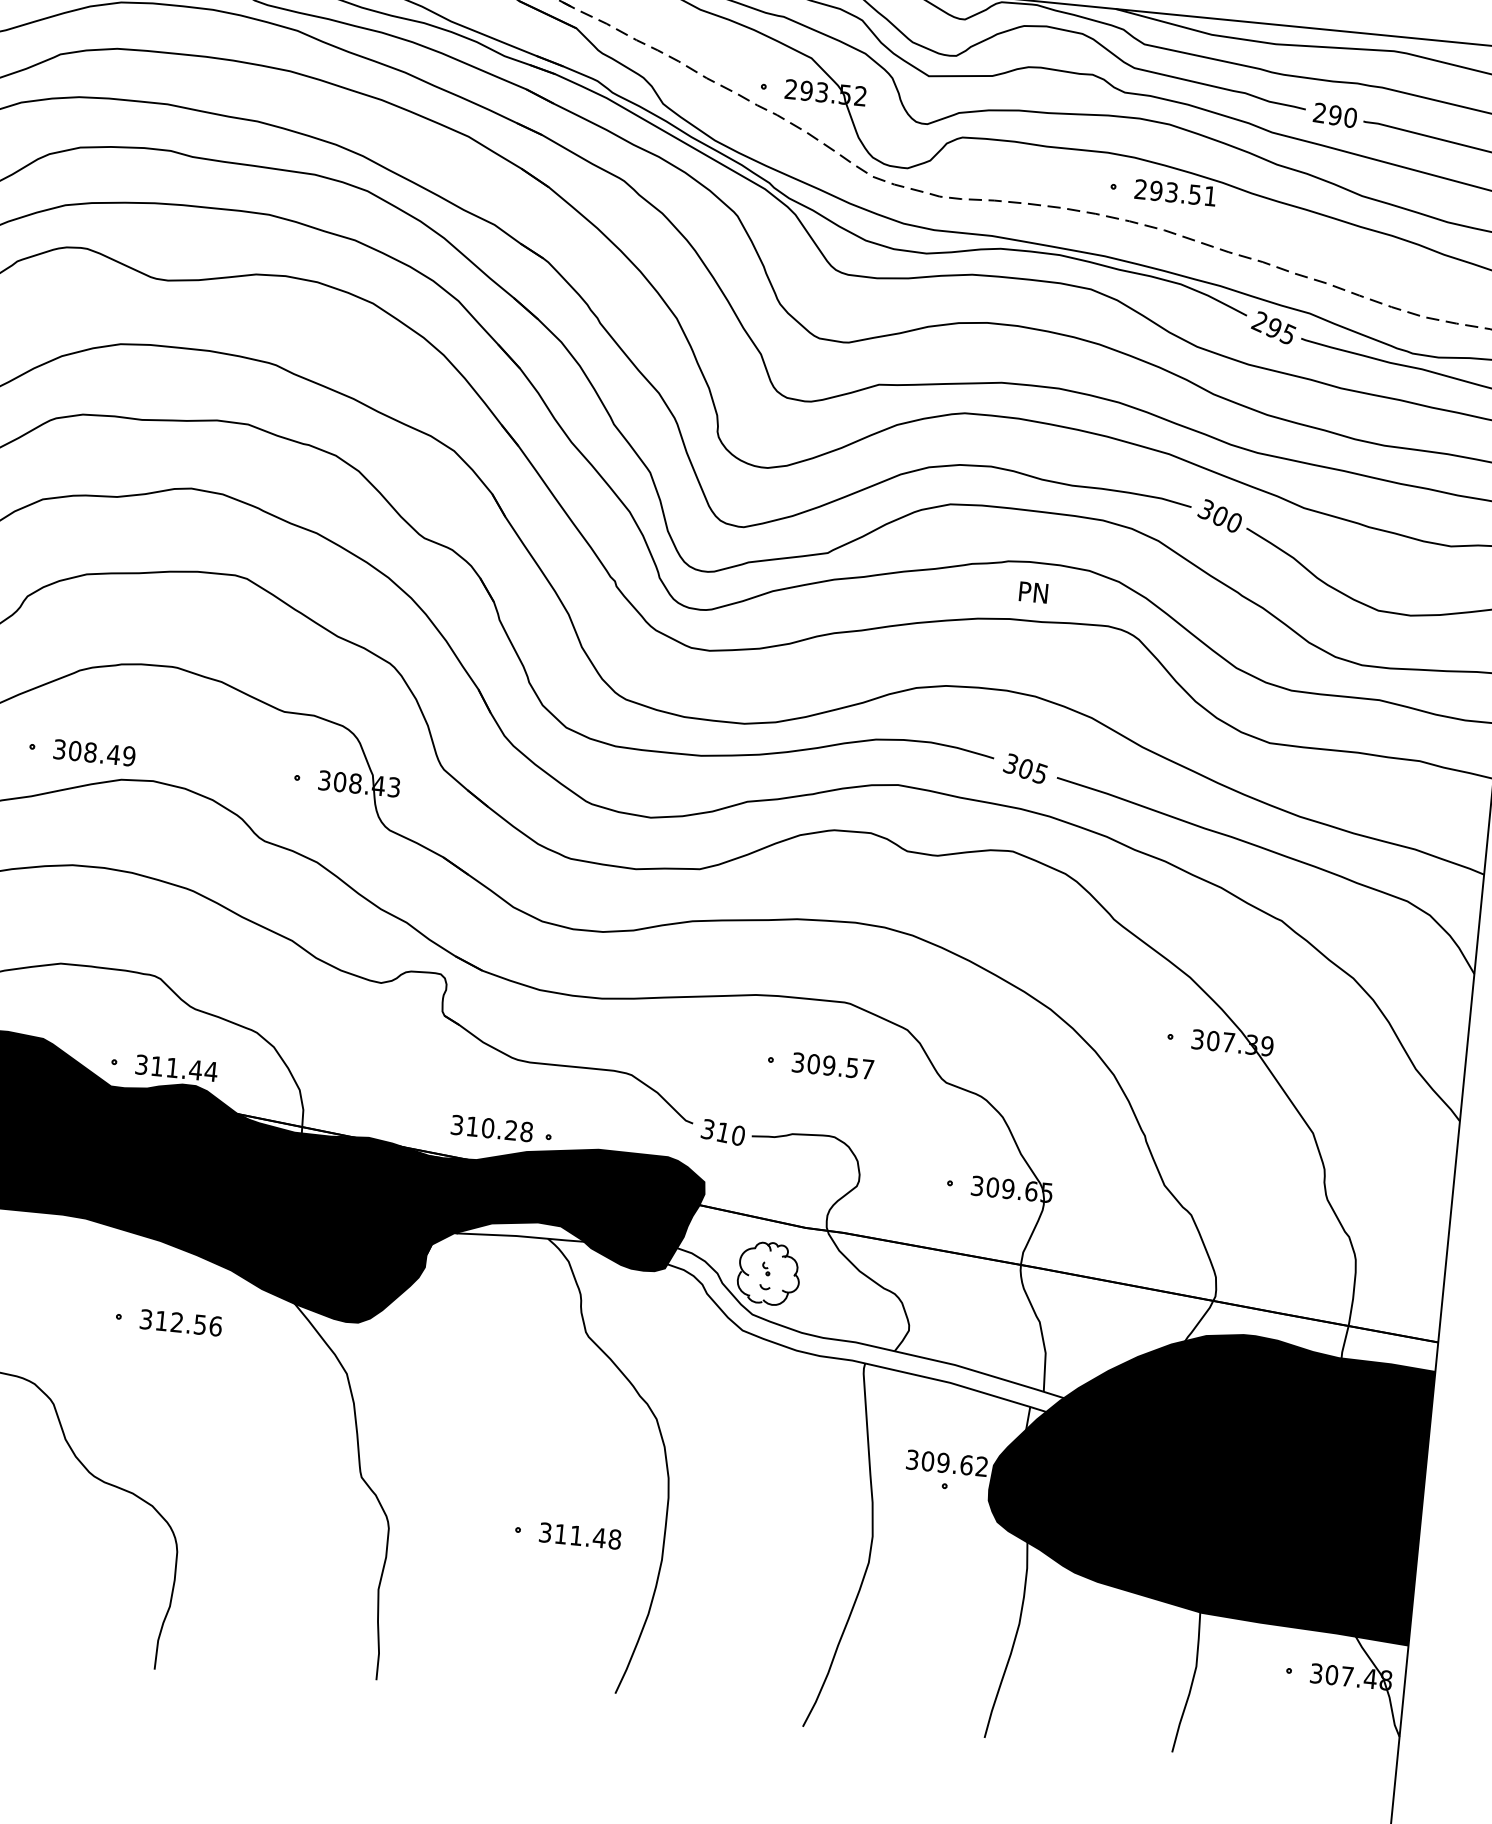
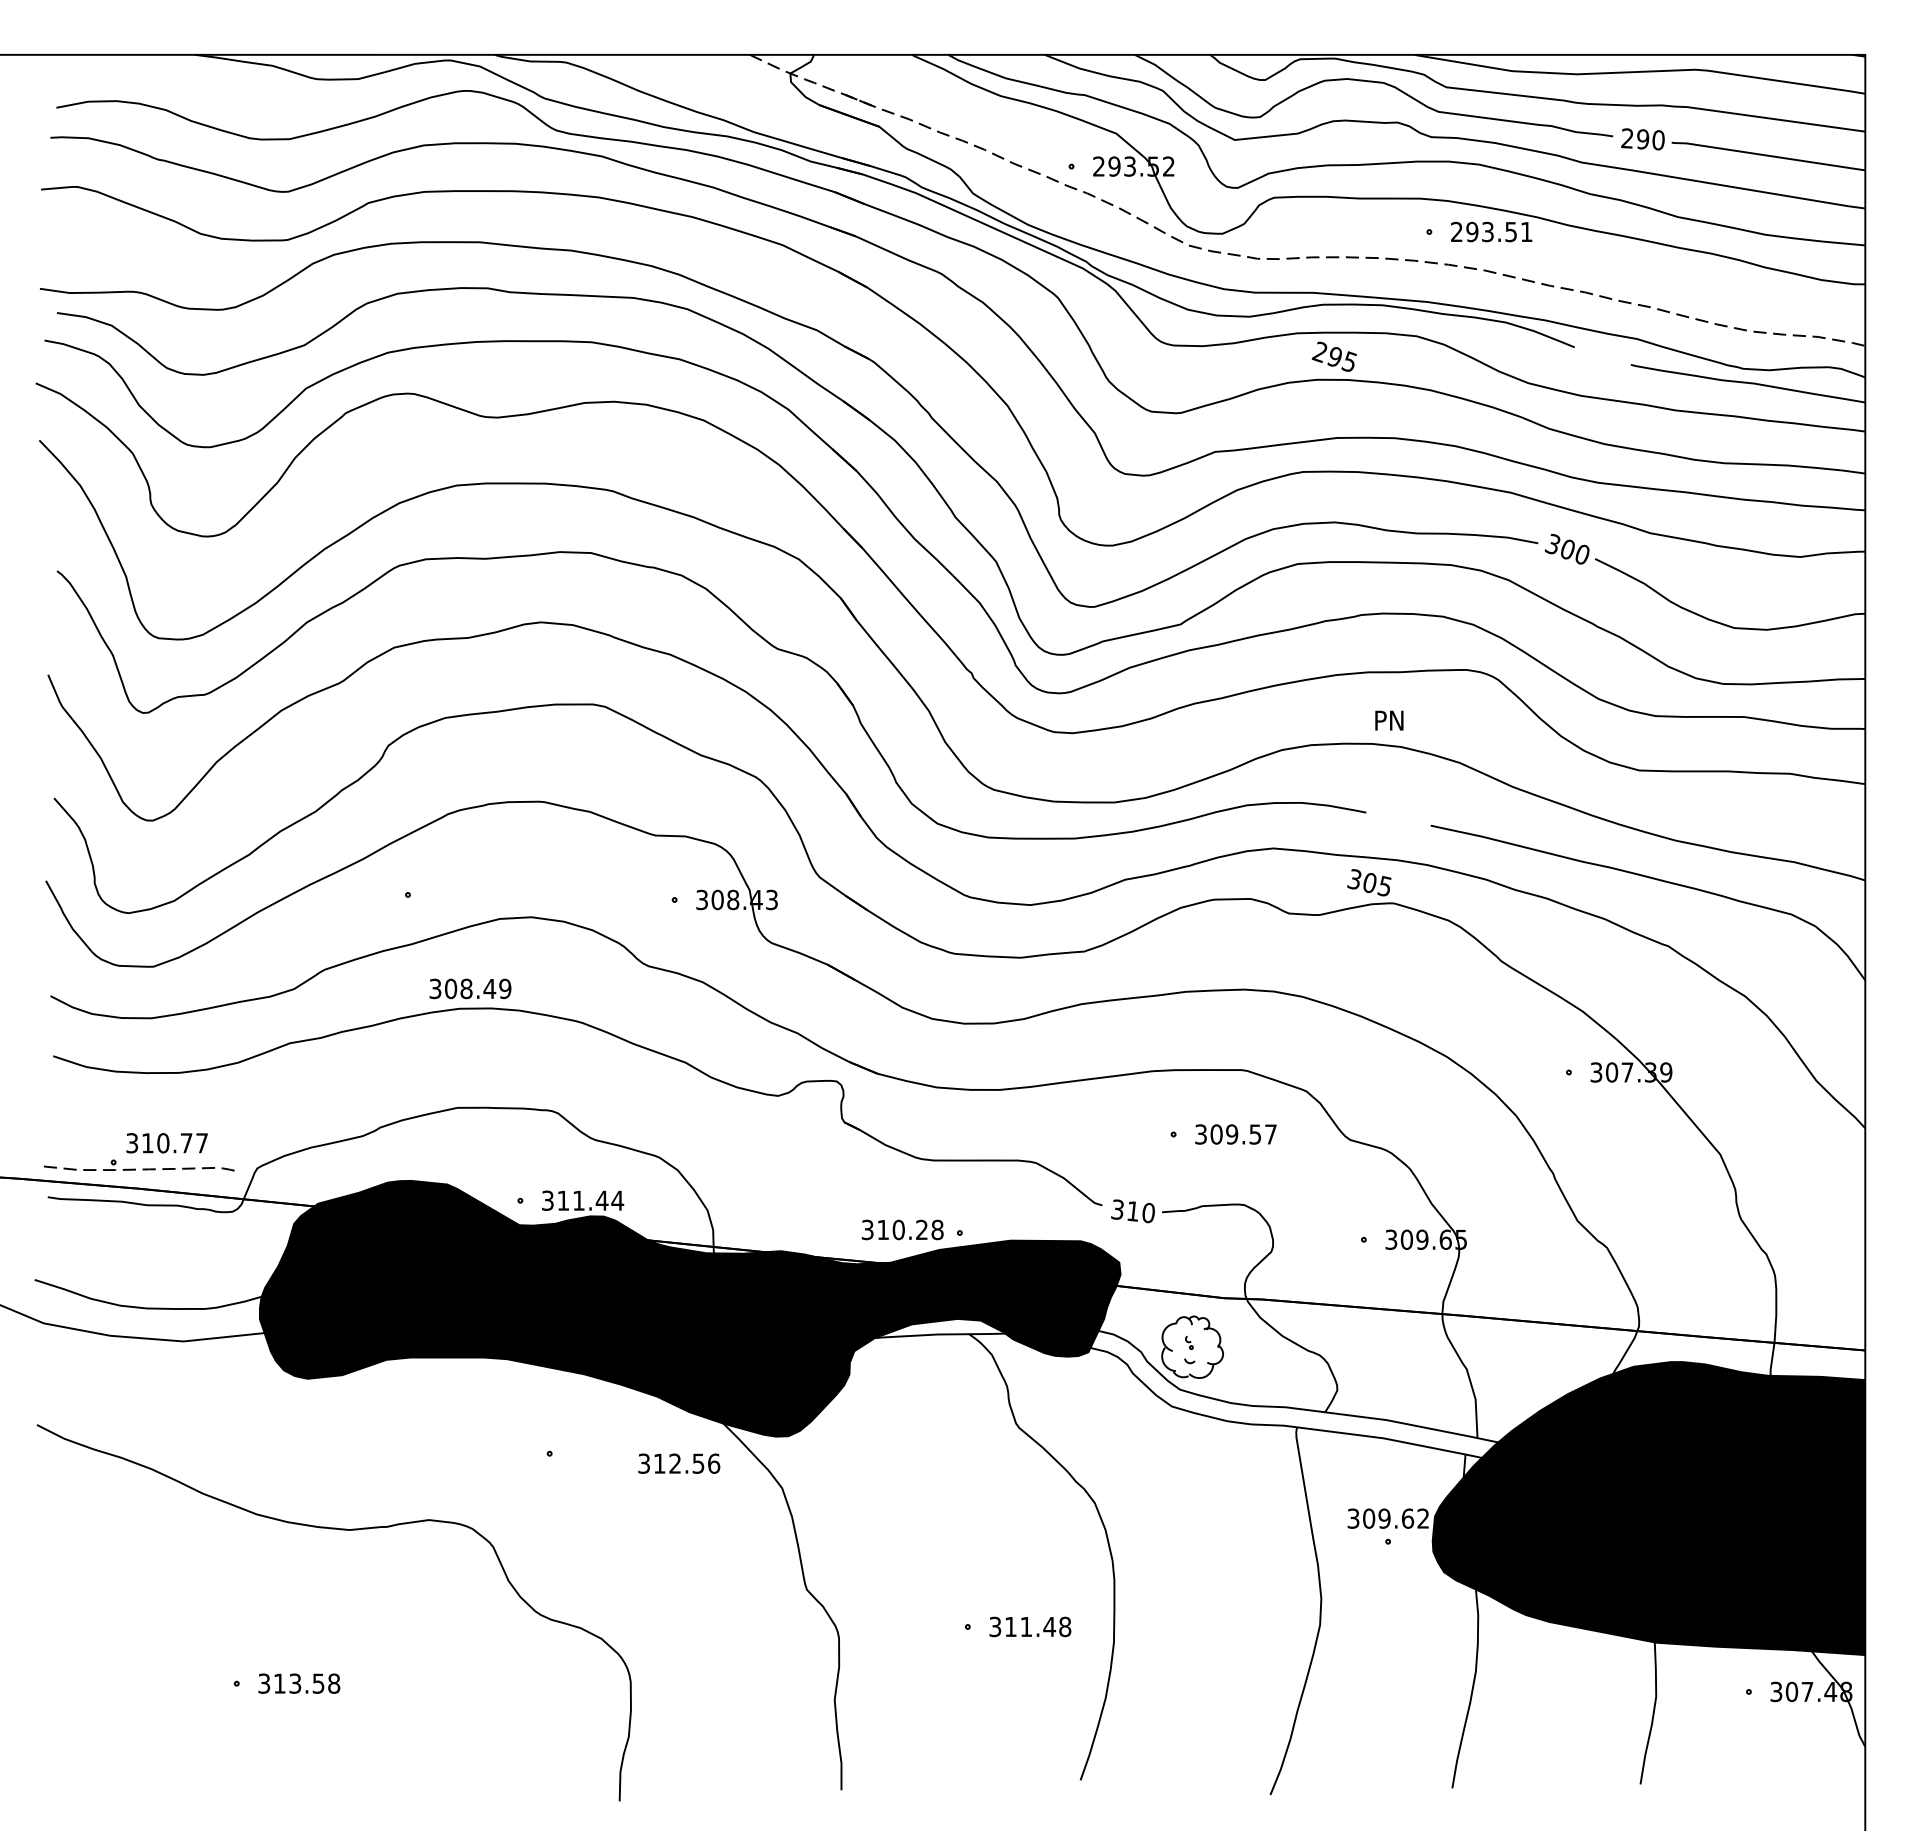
text: (1272, 327) -> (1333, 356), moved
text: (1033, 592) -> (1389, 720), moved
text: (94, 752) -> (470, 988), moved
text: (1025, 768) -> (1369, 882), moved
text: (181, 1322) -> (679, 1463), moved

